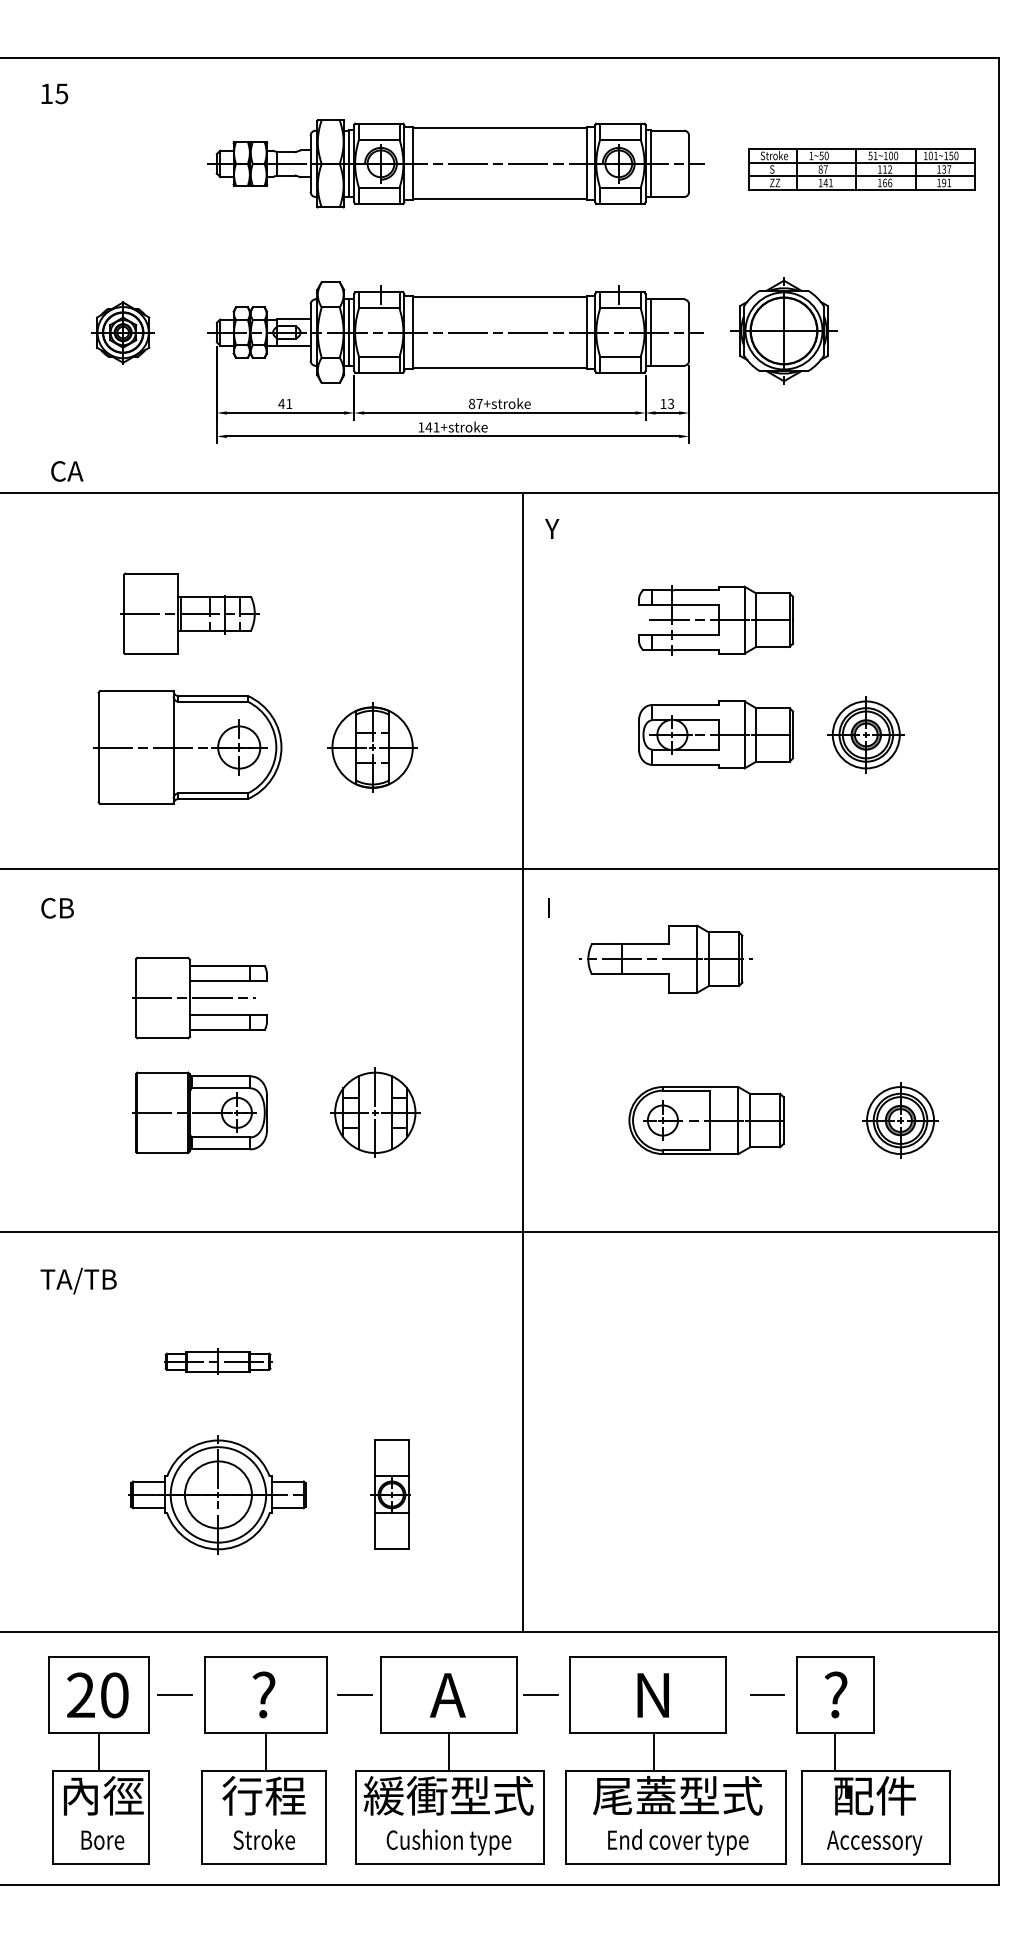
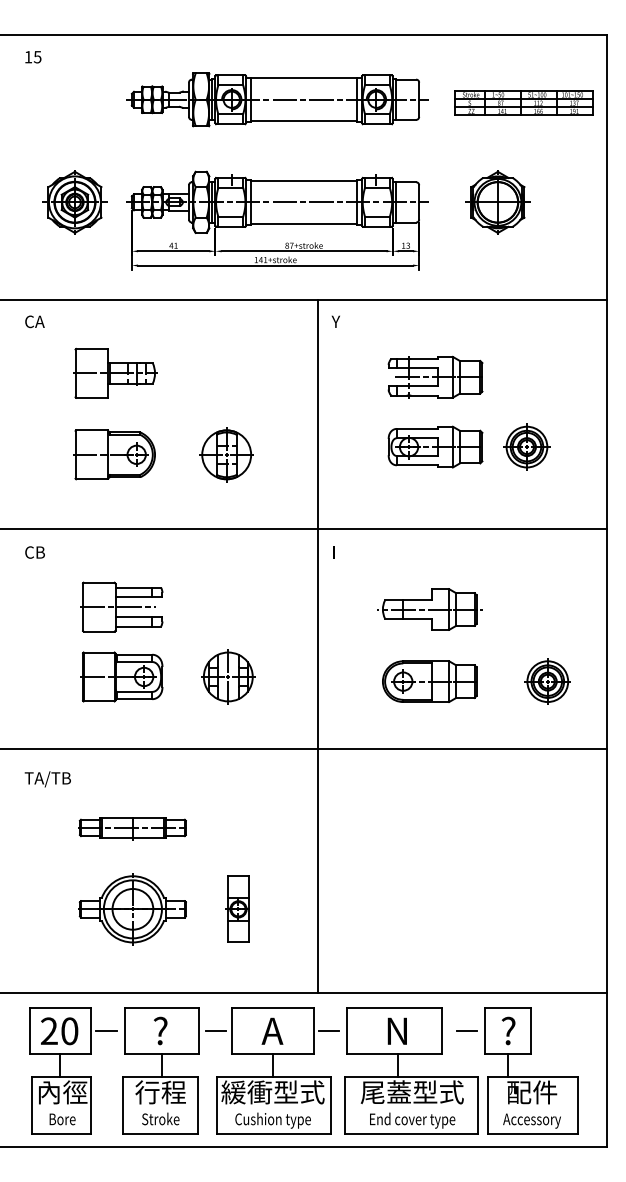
part: (783, 331) -> (497, 202), moved
part: (122, 332) -> (74, 202), size x1.67
text: (66, 470) -> (34, 321), moved
part: (188, 747) -> (114, 454), size x0.71
part: (664, 959) -> (429, 609), moved
part: (217, 1361) -> (132, 828), size x1.67

